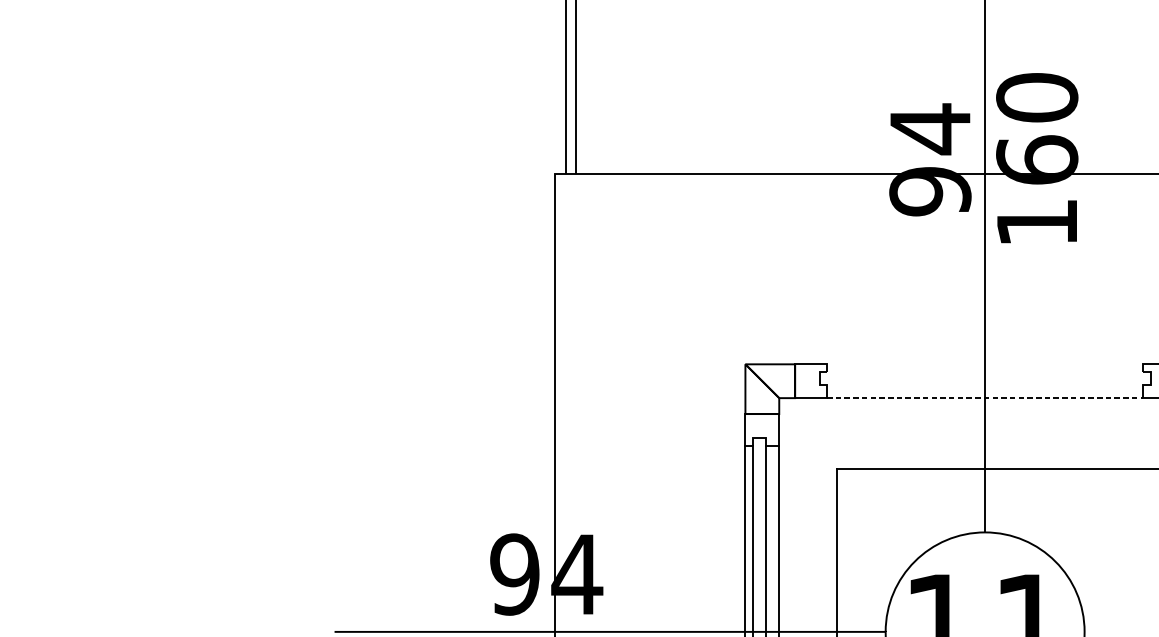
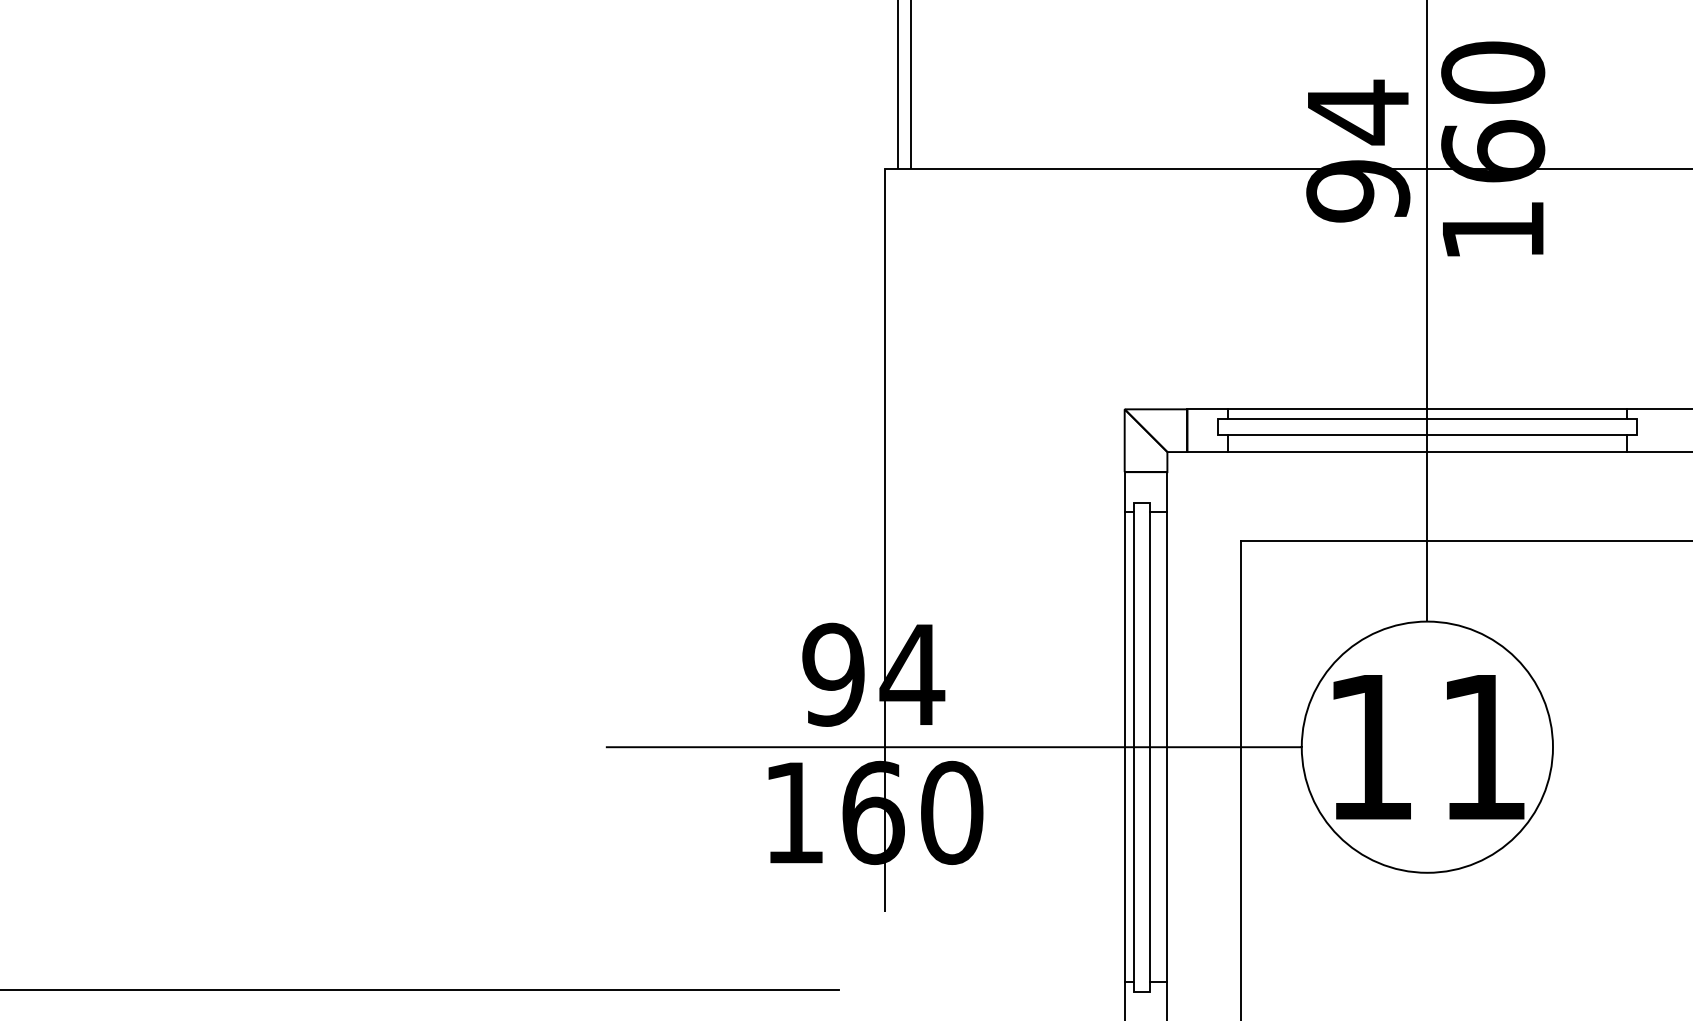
line: (985, 364) -> (1427, 409), added
line: (985, 371) -> (1427, 418), added
line: (985, 385) -> (1427, 435), added
line: (985, 398) -> (1427, 452), dashed -> solid

